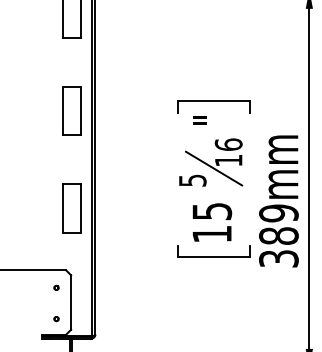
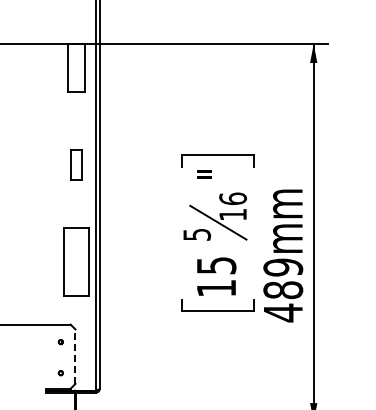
part: (72, 110) -> (76, 164), size x0.6
part: (72, 208) -> (76, 262), size x1.4
text: (279, 258) -> (283, 312), 389mm -> 489mm
line: (71, 302) -> (75, 356), solid -> dashed

